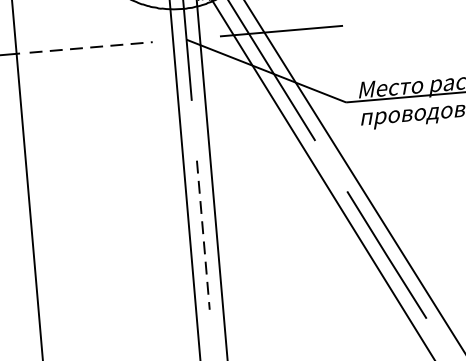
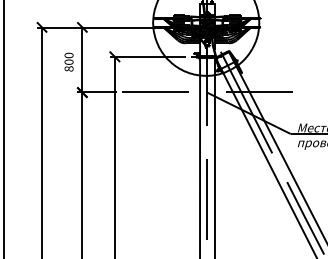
line: (91, 47) -> (155, 92), dashed -> solid
line: (203, 235) -> (207, 199), dashed -> solid

